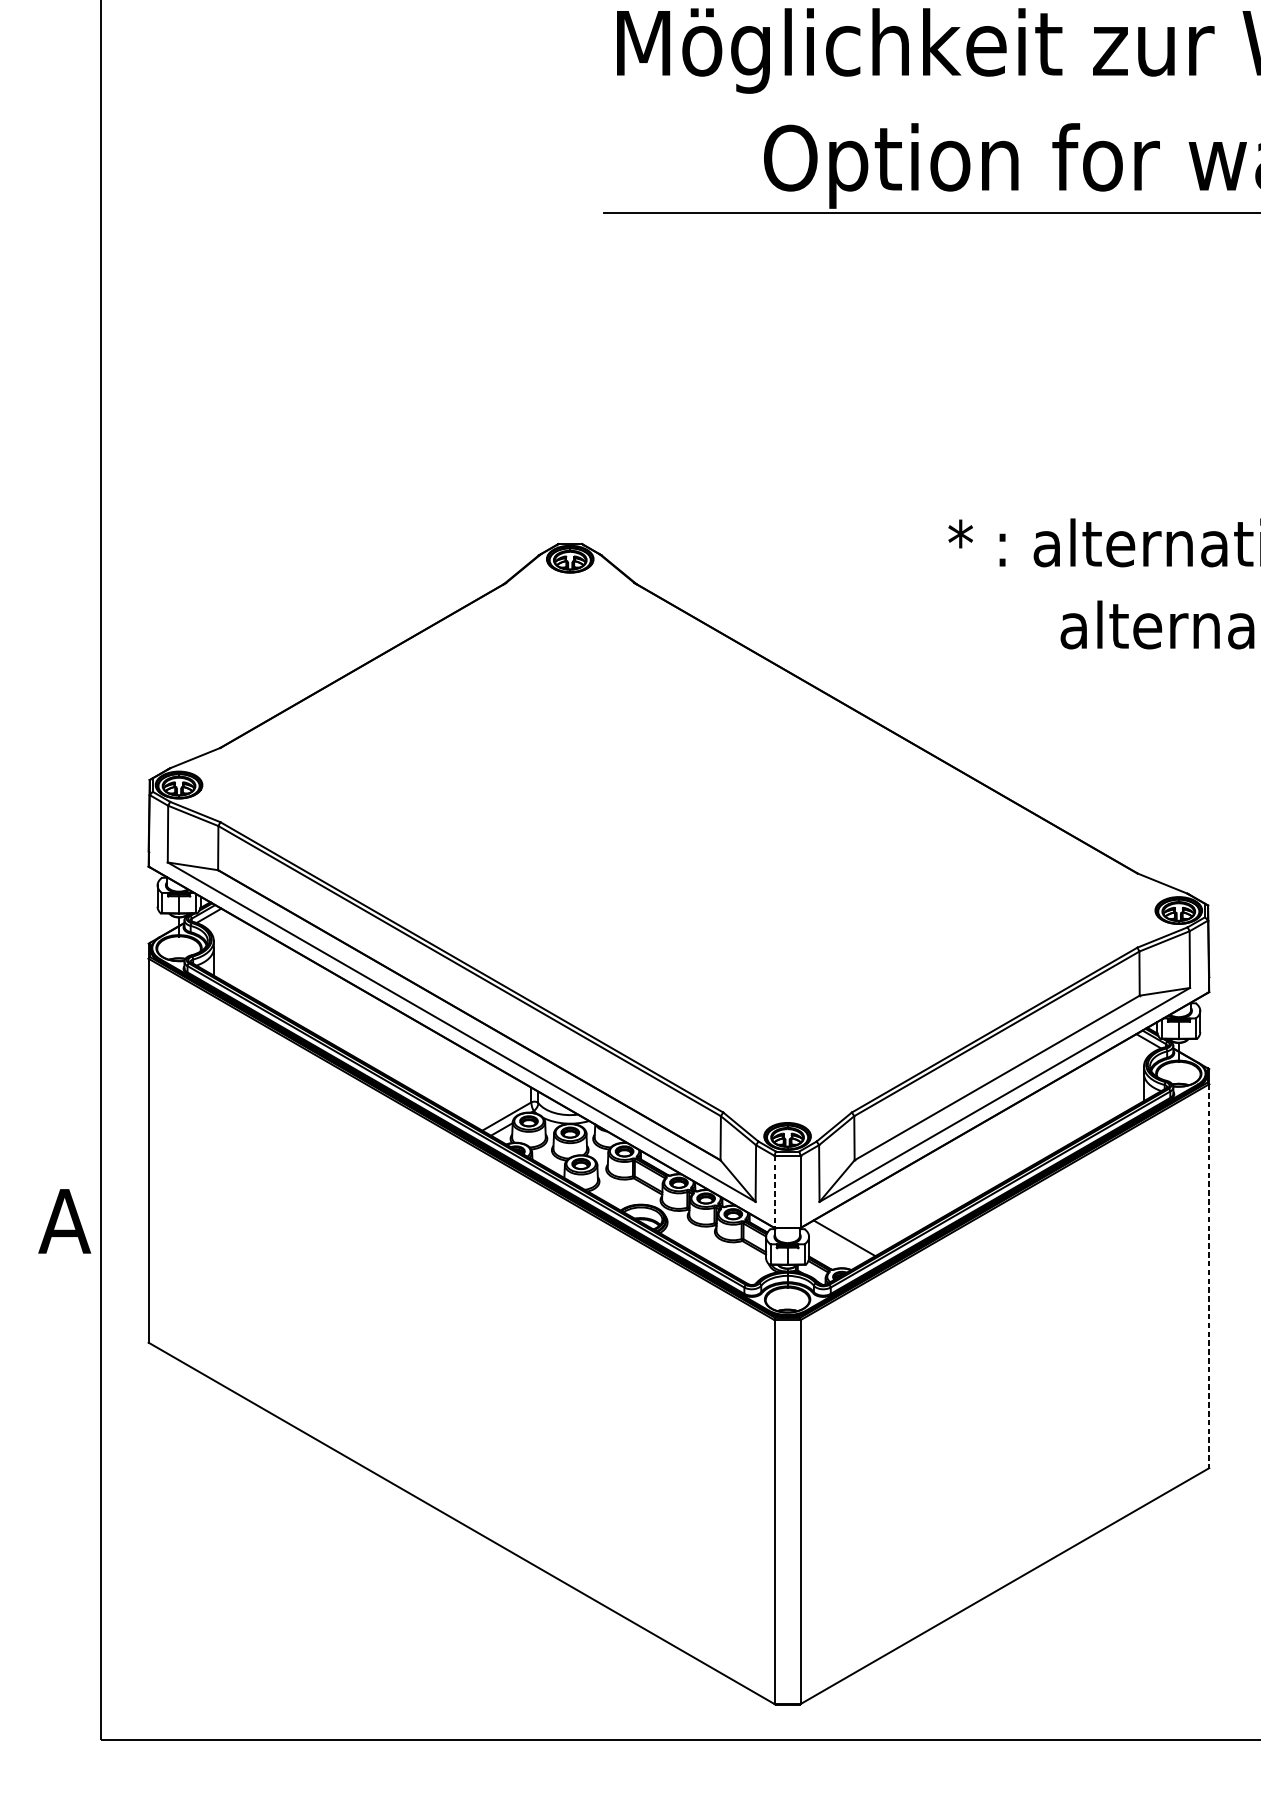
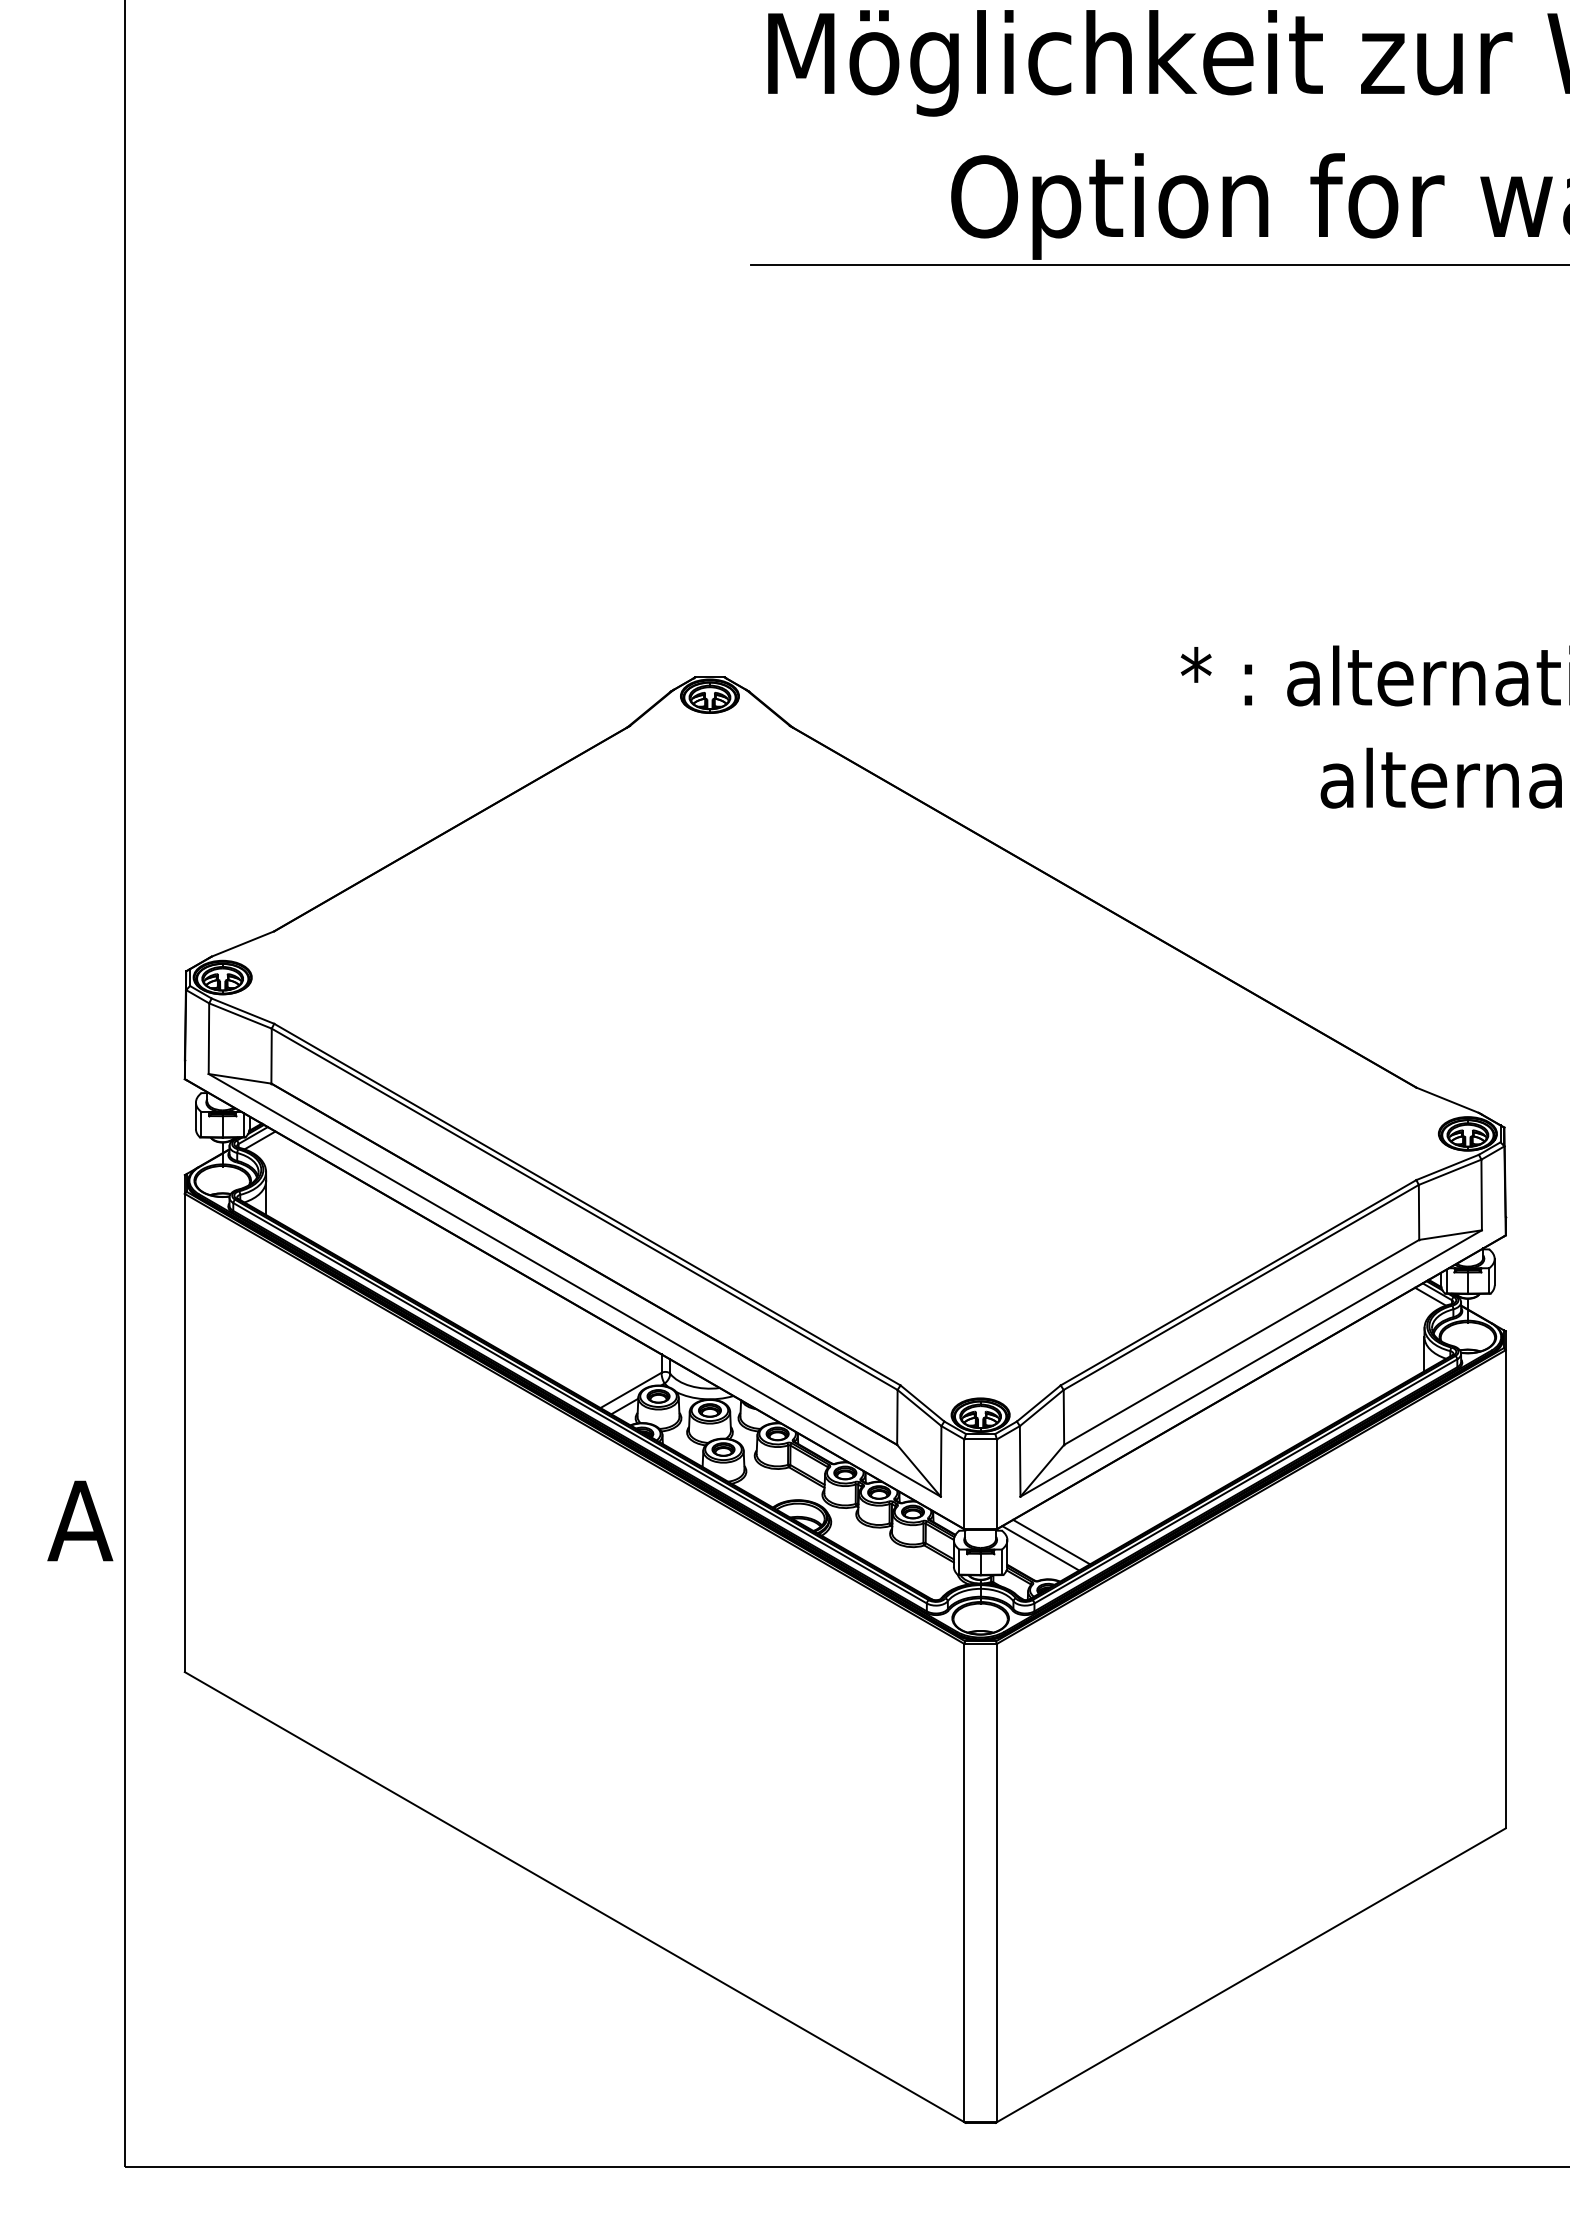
line: (774, 1192) -> (964, 1484), dashed -> solid
line: (835, 1243) -> (1040, 1548), added
line: (1208, 1276) -> (1505, 1589), dashed -> solid

